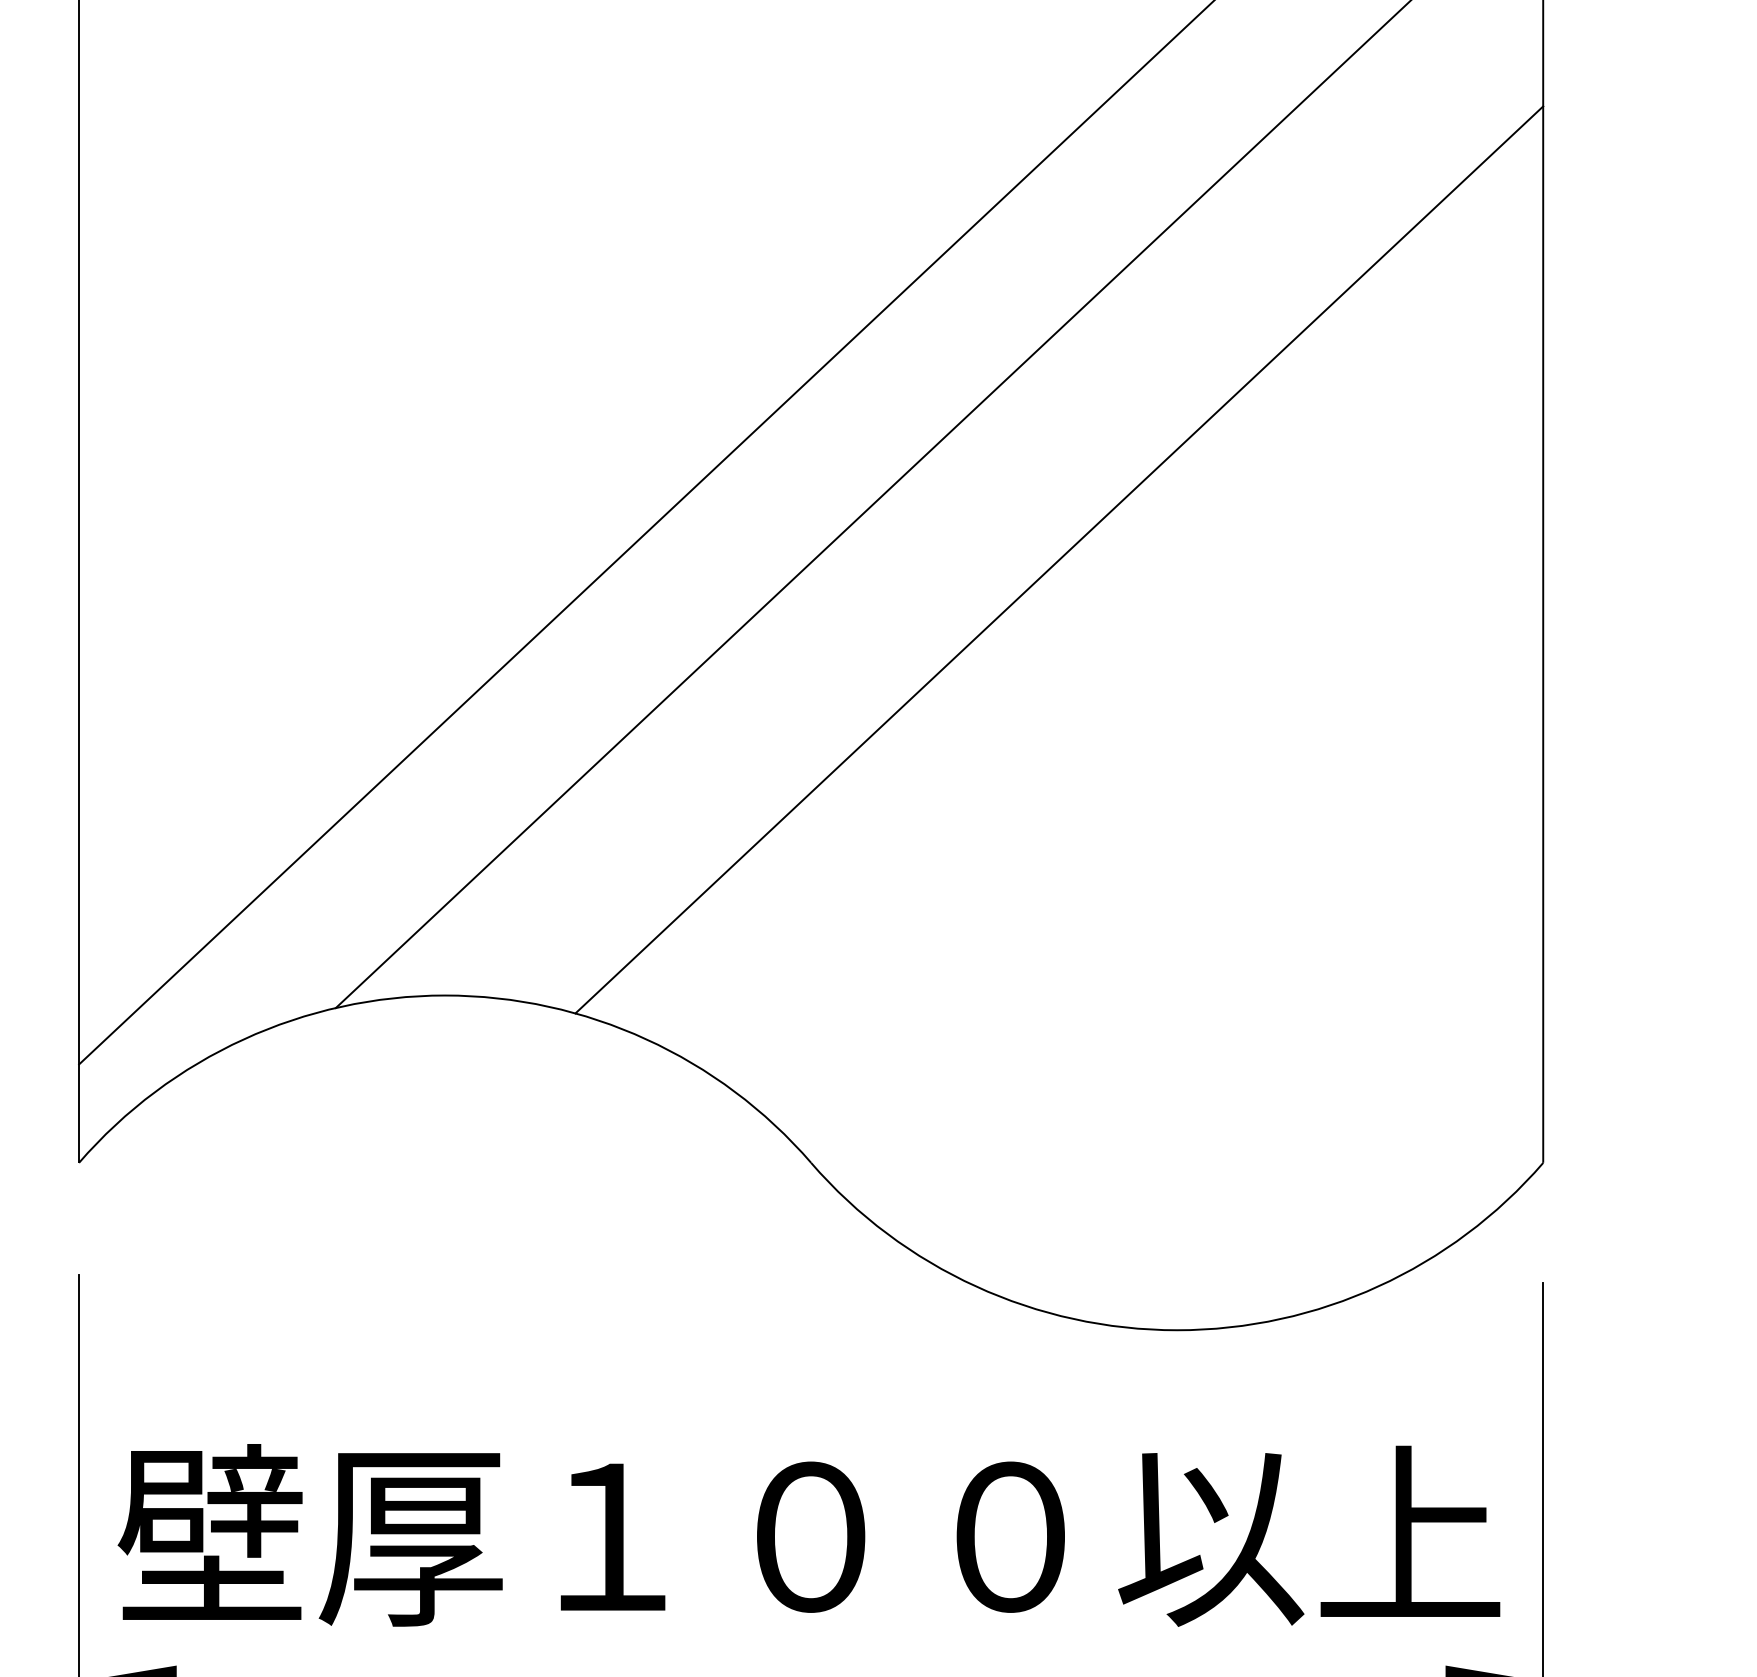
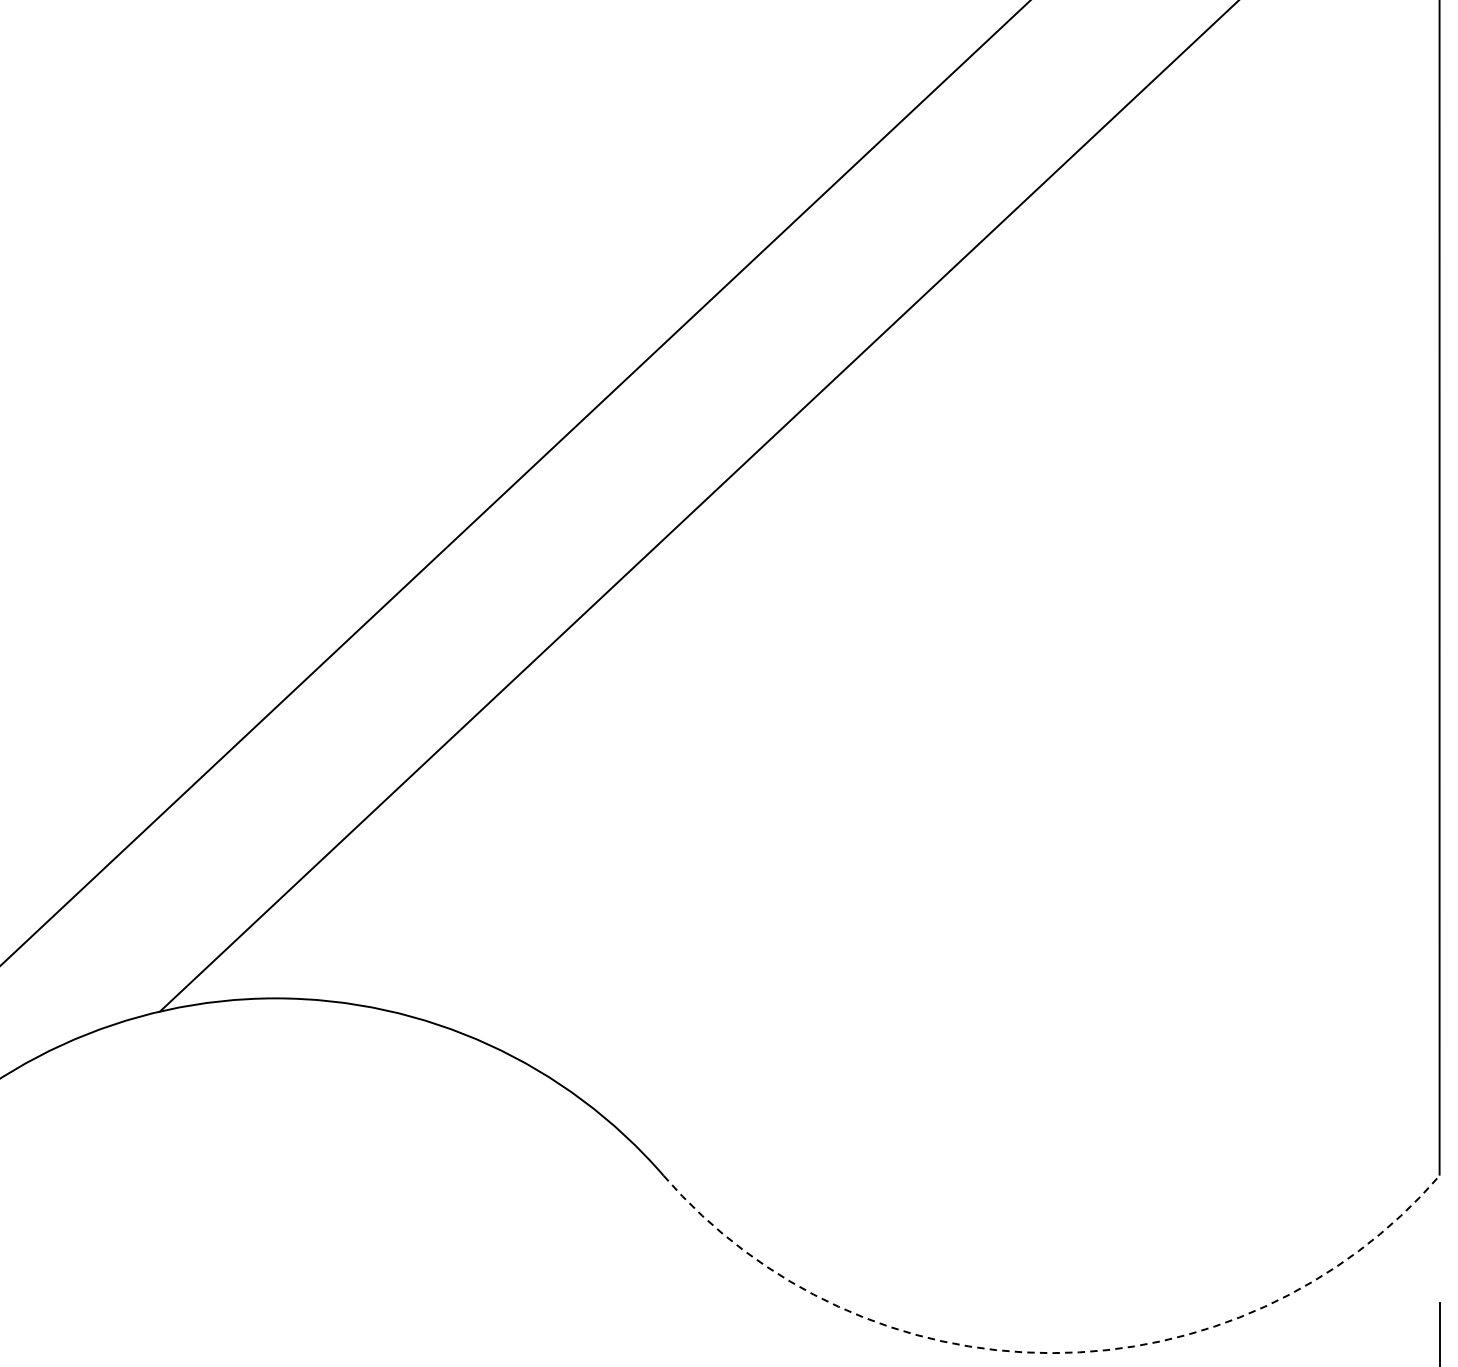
line: (1059, 559) -> (926, 536), removed
arc: (1177, 1330) -> (1051, 1353), solid -> dashed

